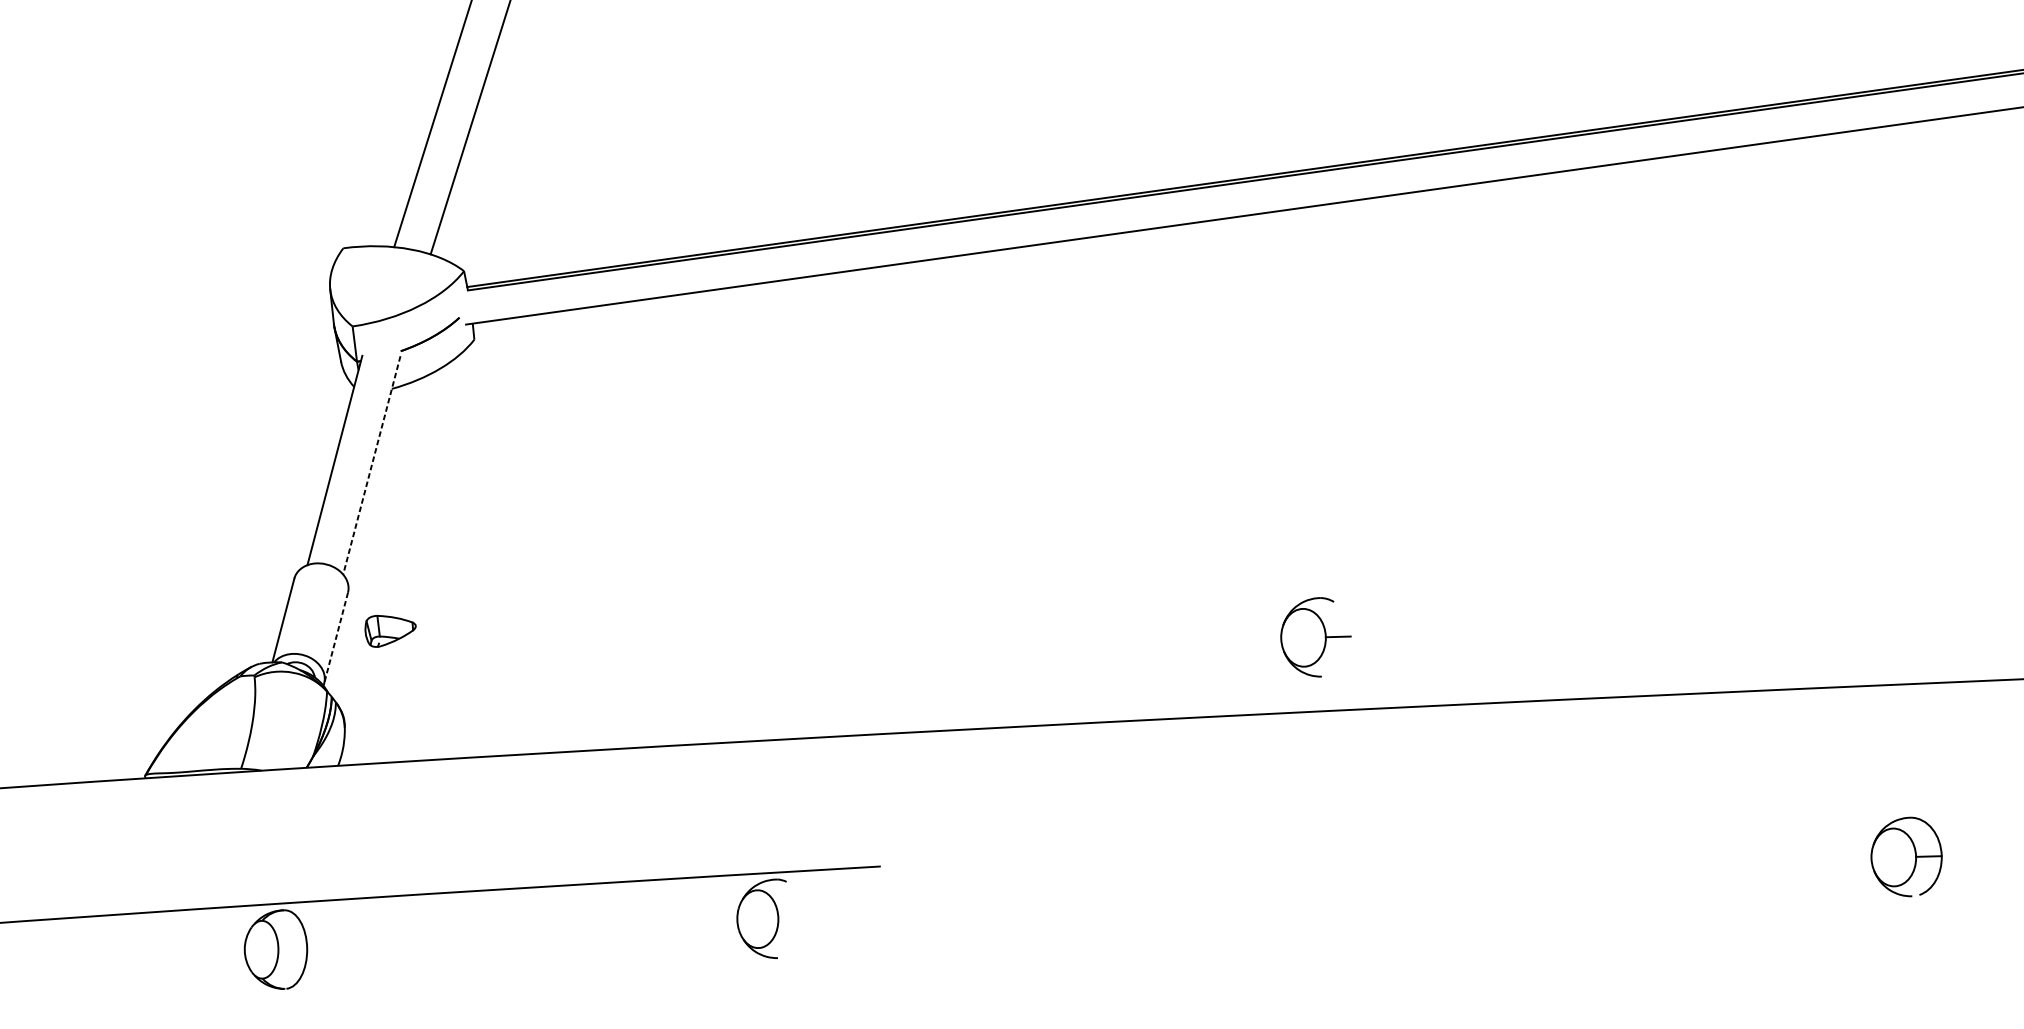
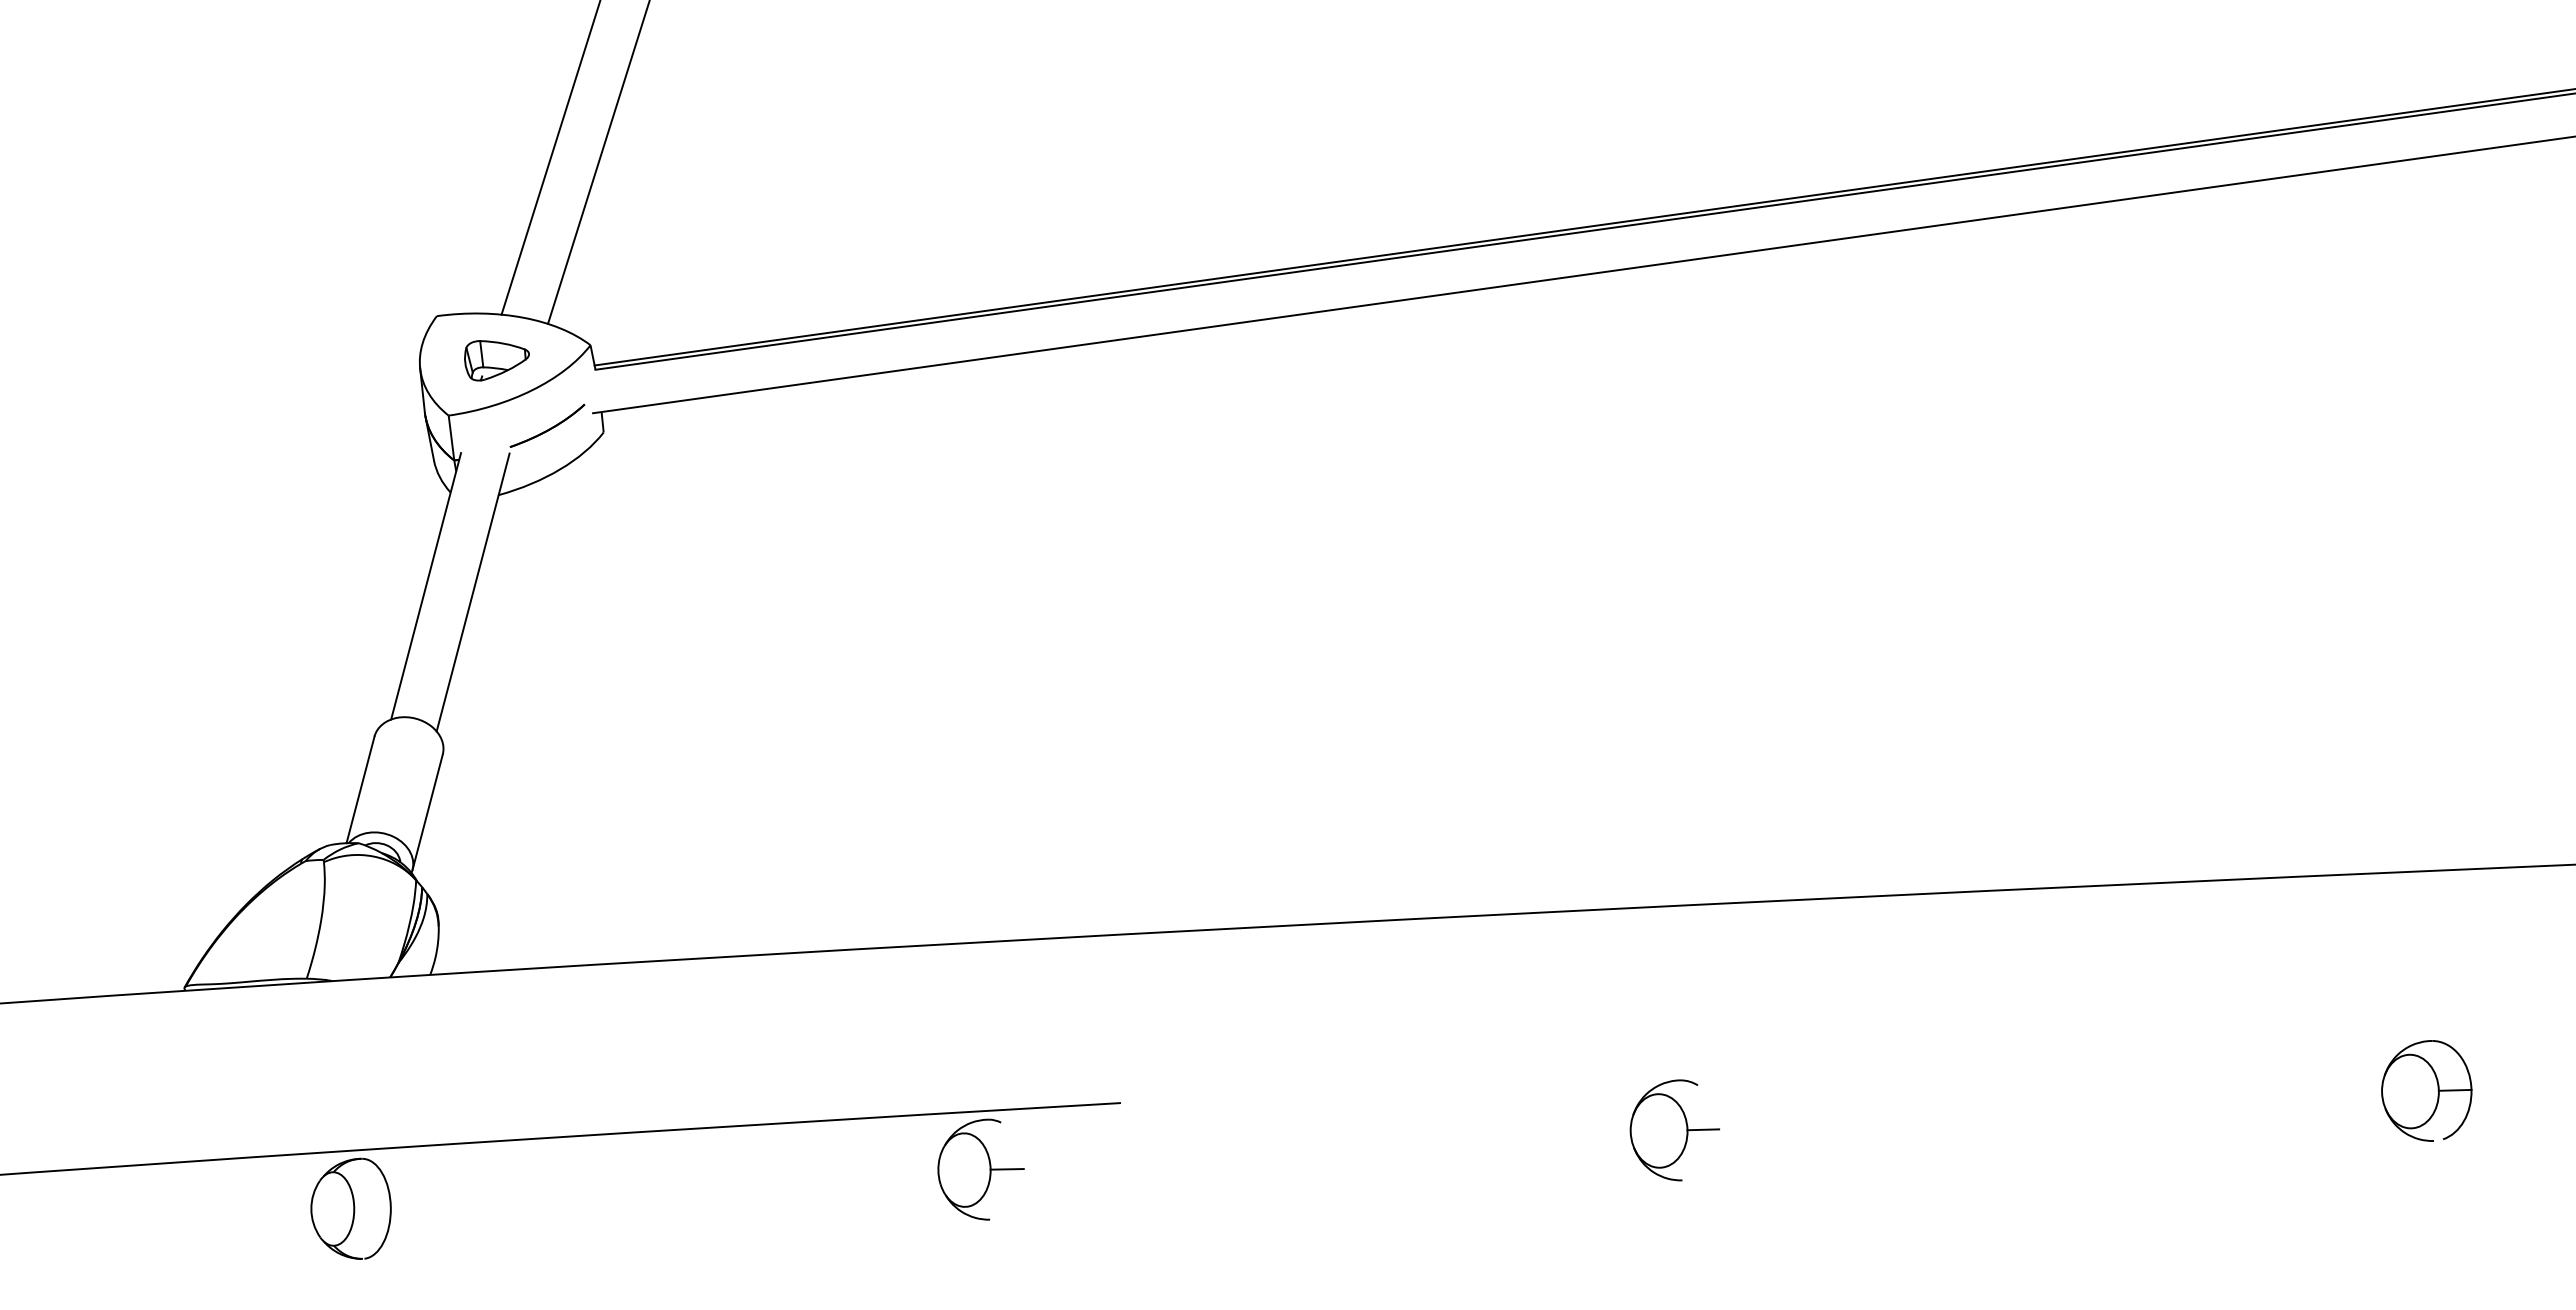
line: (372, 465) -> (473, 592), dashed -> solid
part: (390, 631) -> (496, 360), moved
part: (1315, 637) -> (1674, 1130), moved
line: (335, 638) -> (427, 812), dashed -> solid
line: (790, 918) -> (1006, 1169), added

